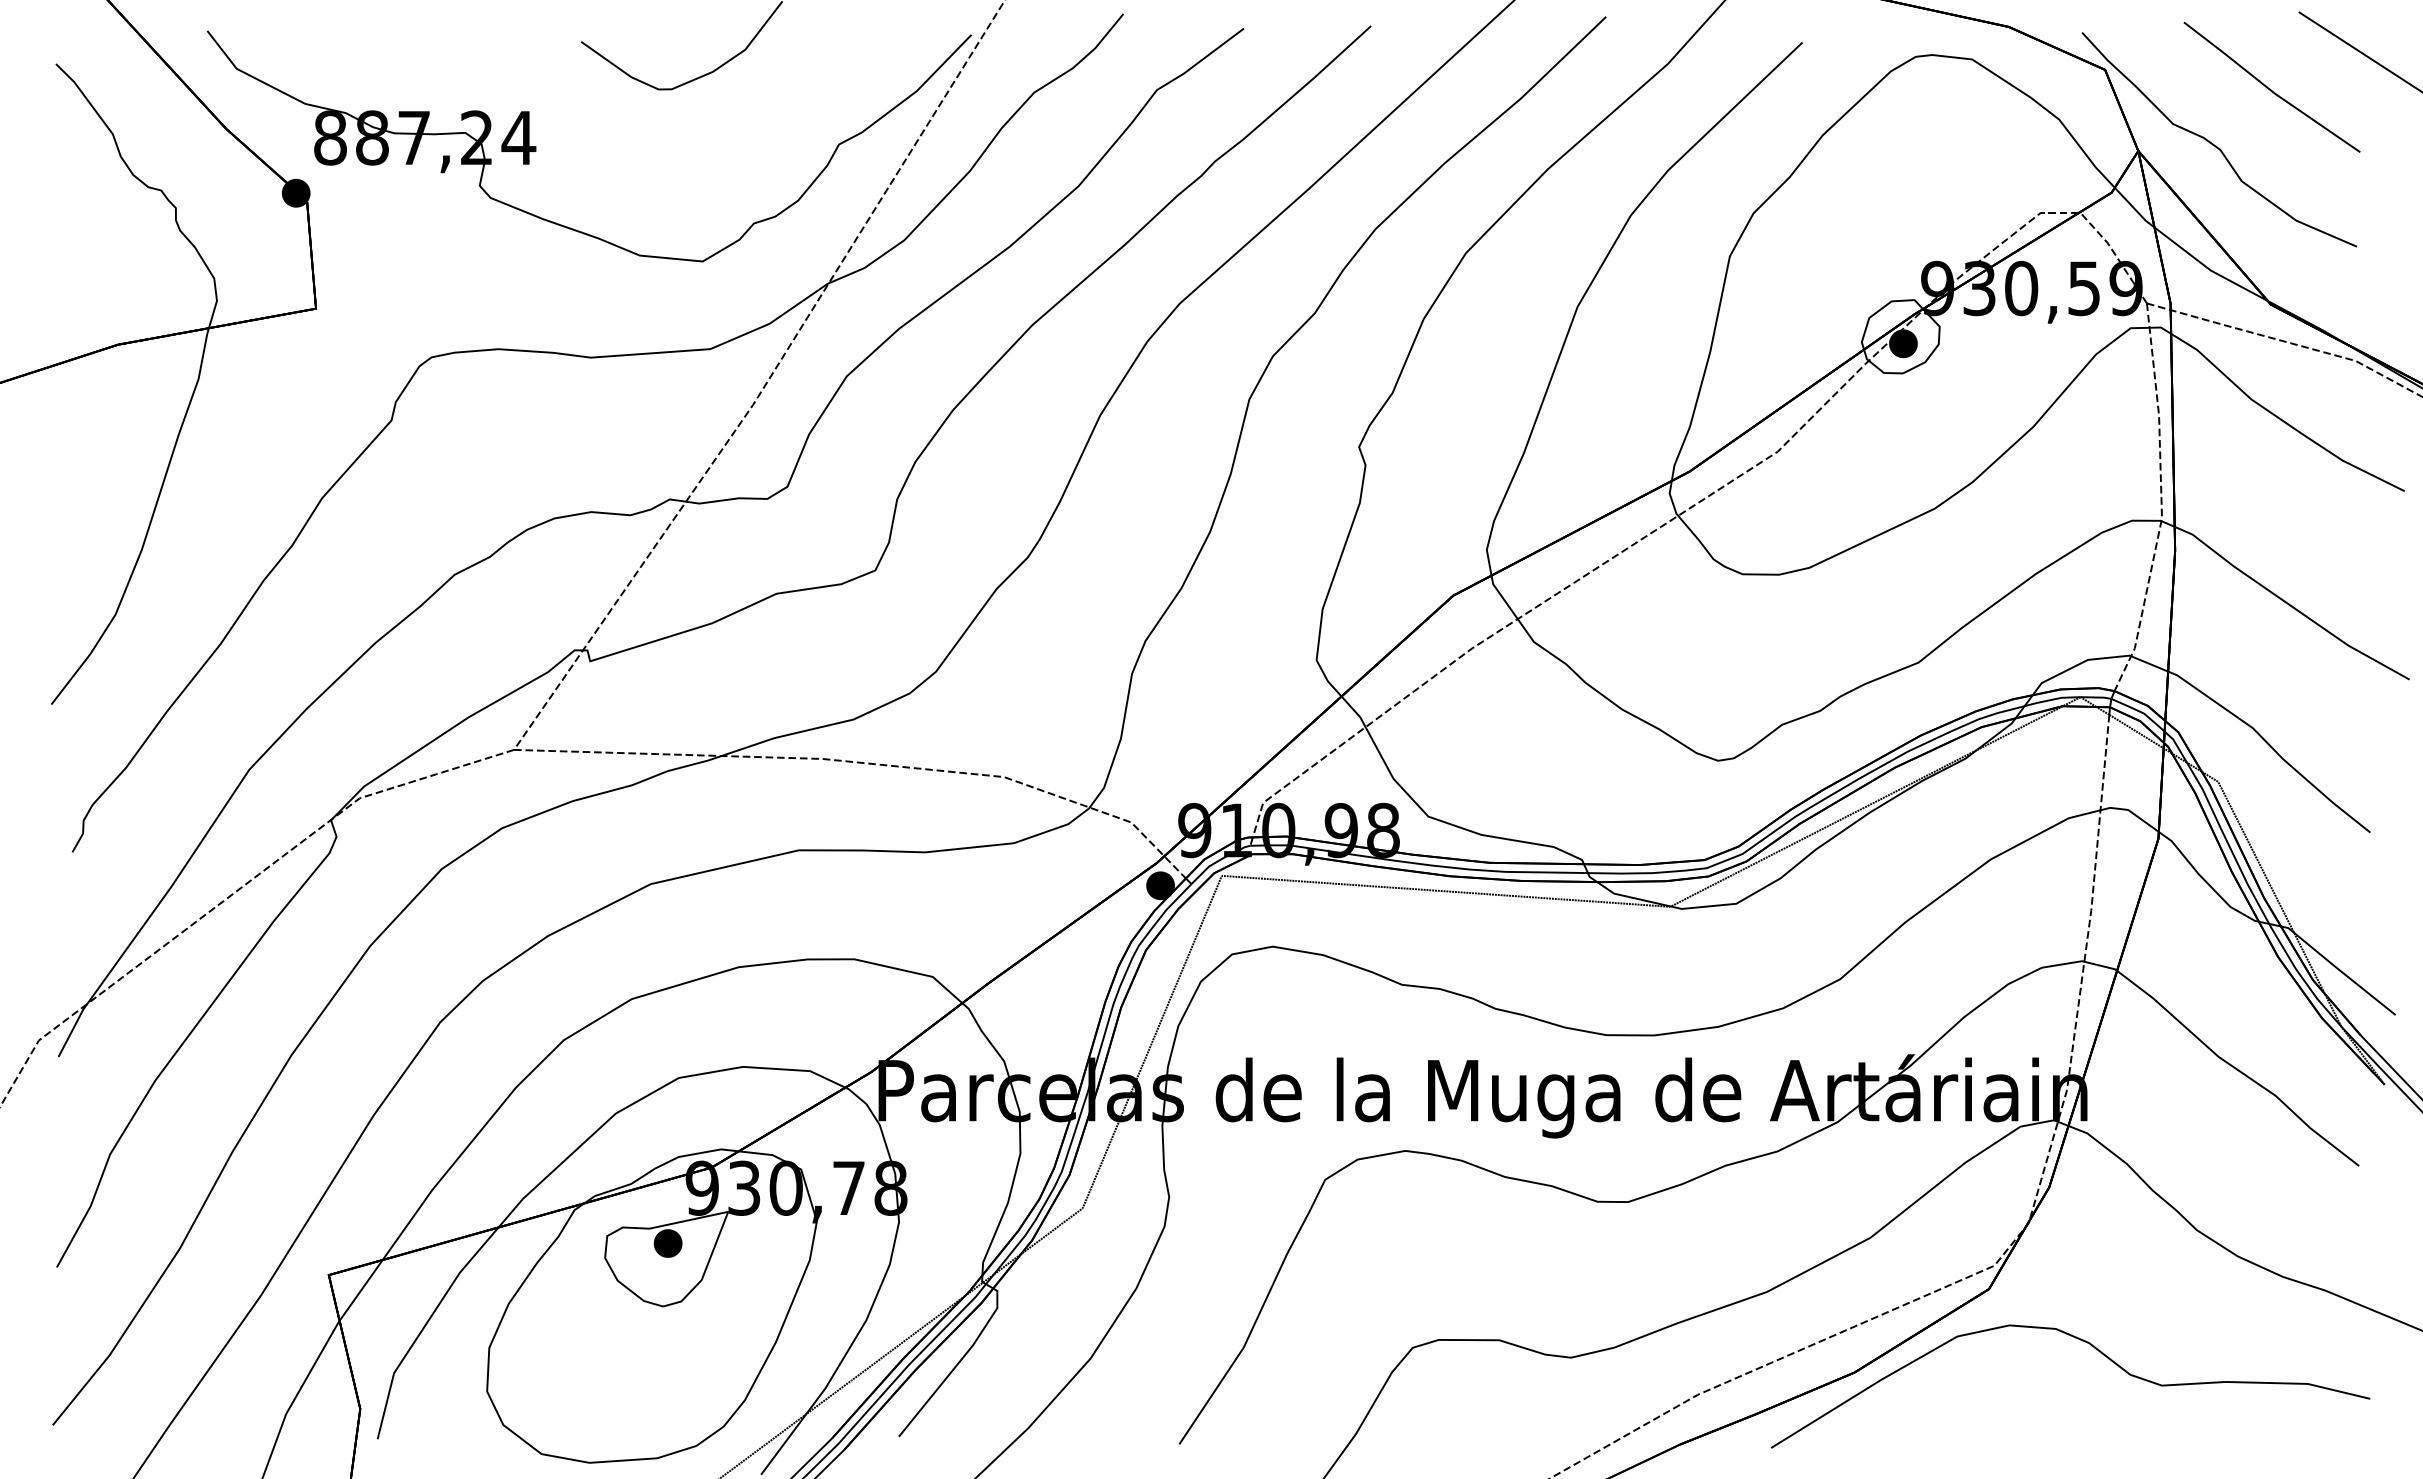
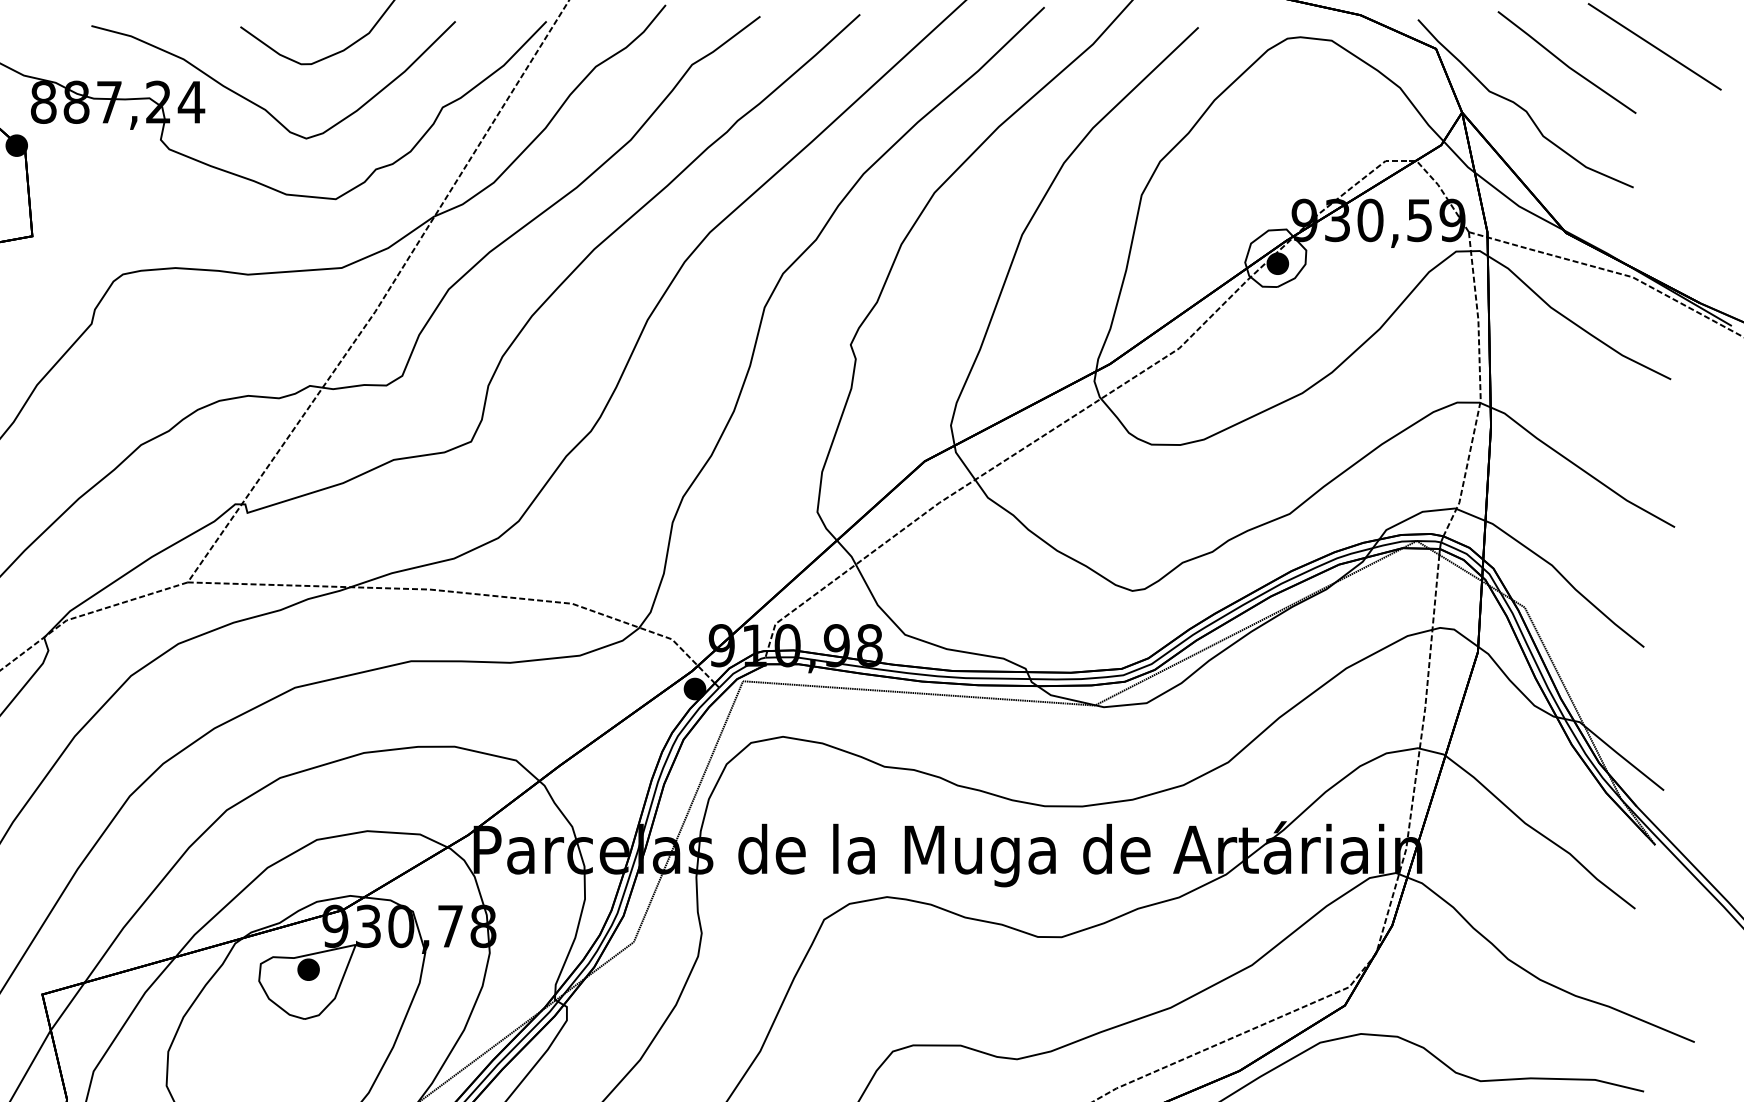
curve: (606, 142) -> (260, 105), added

